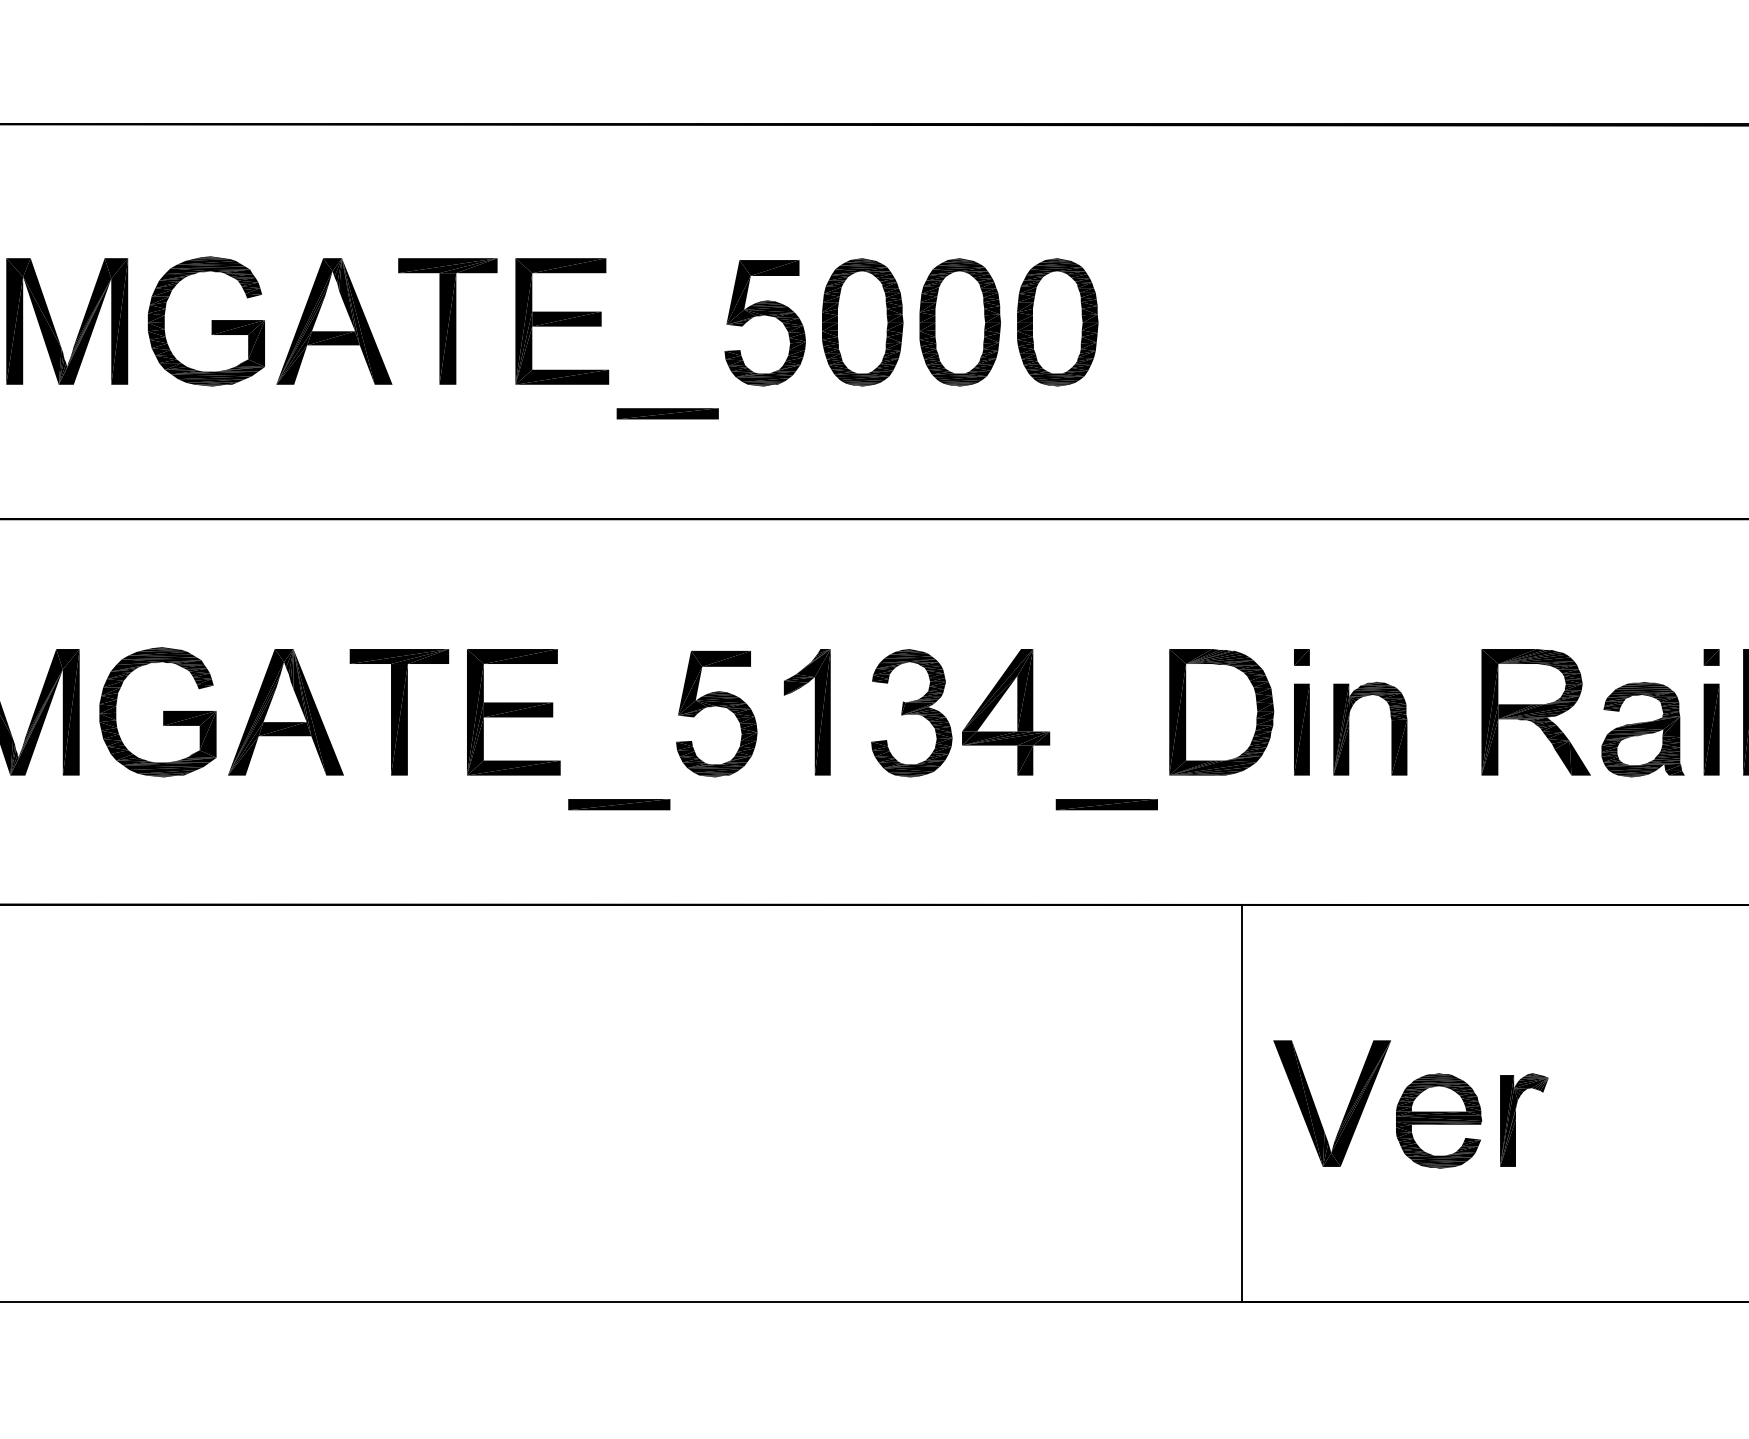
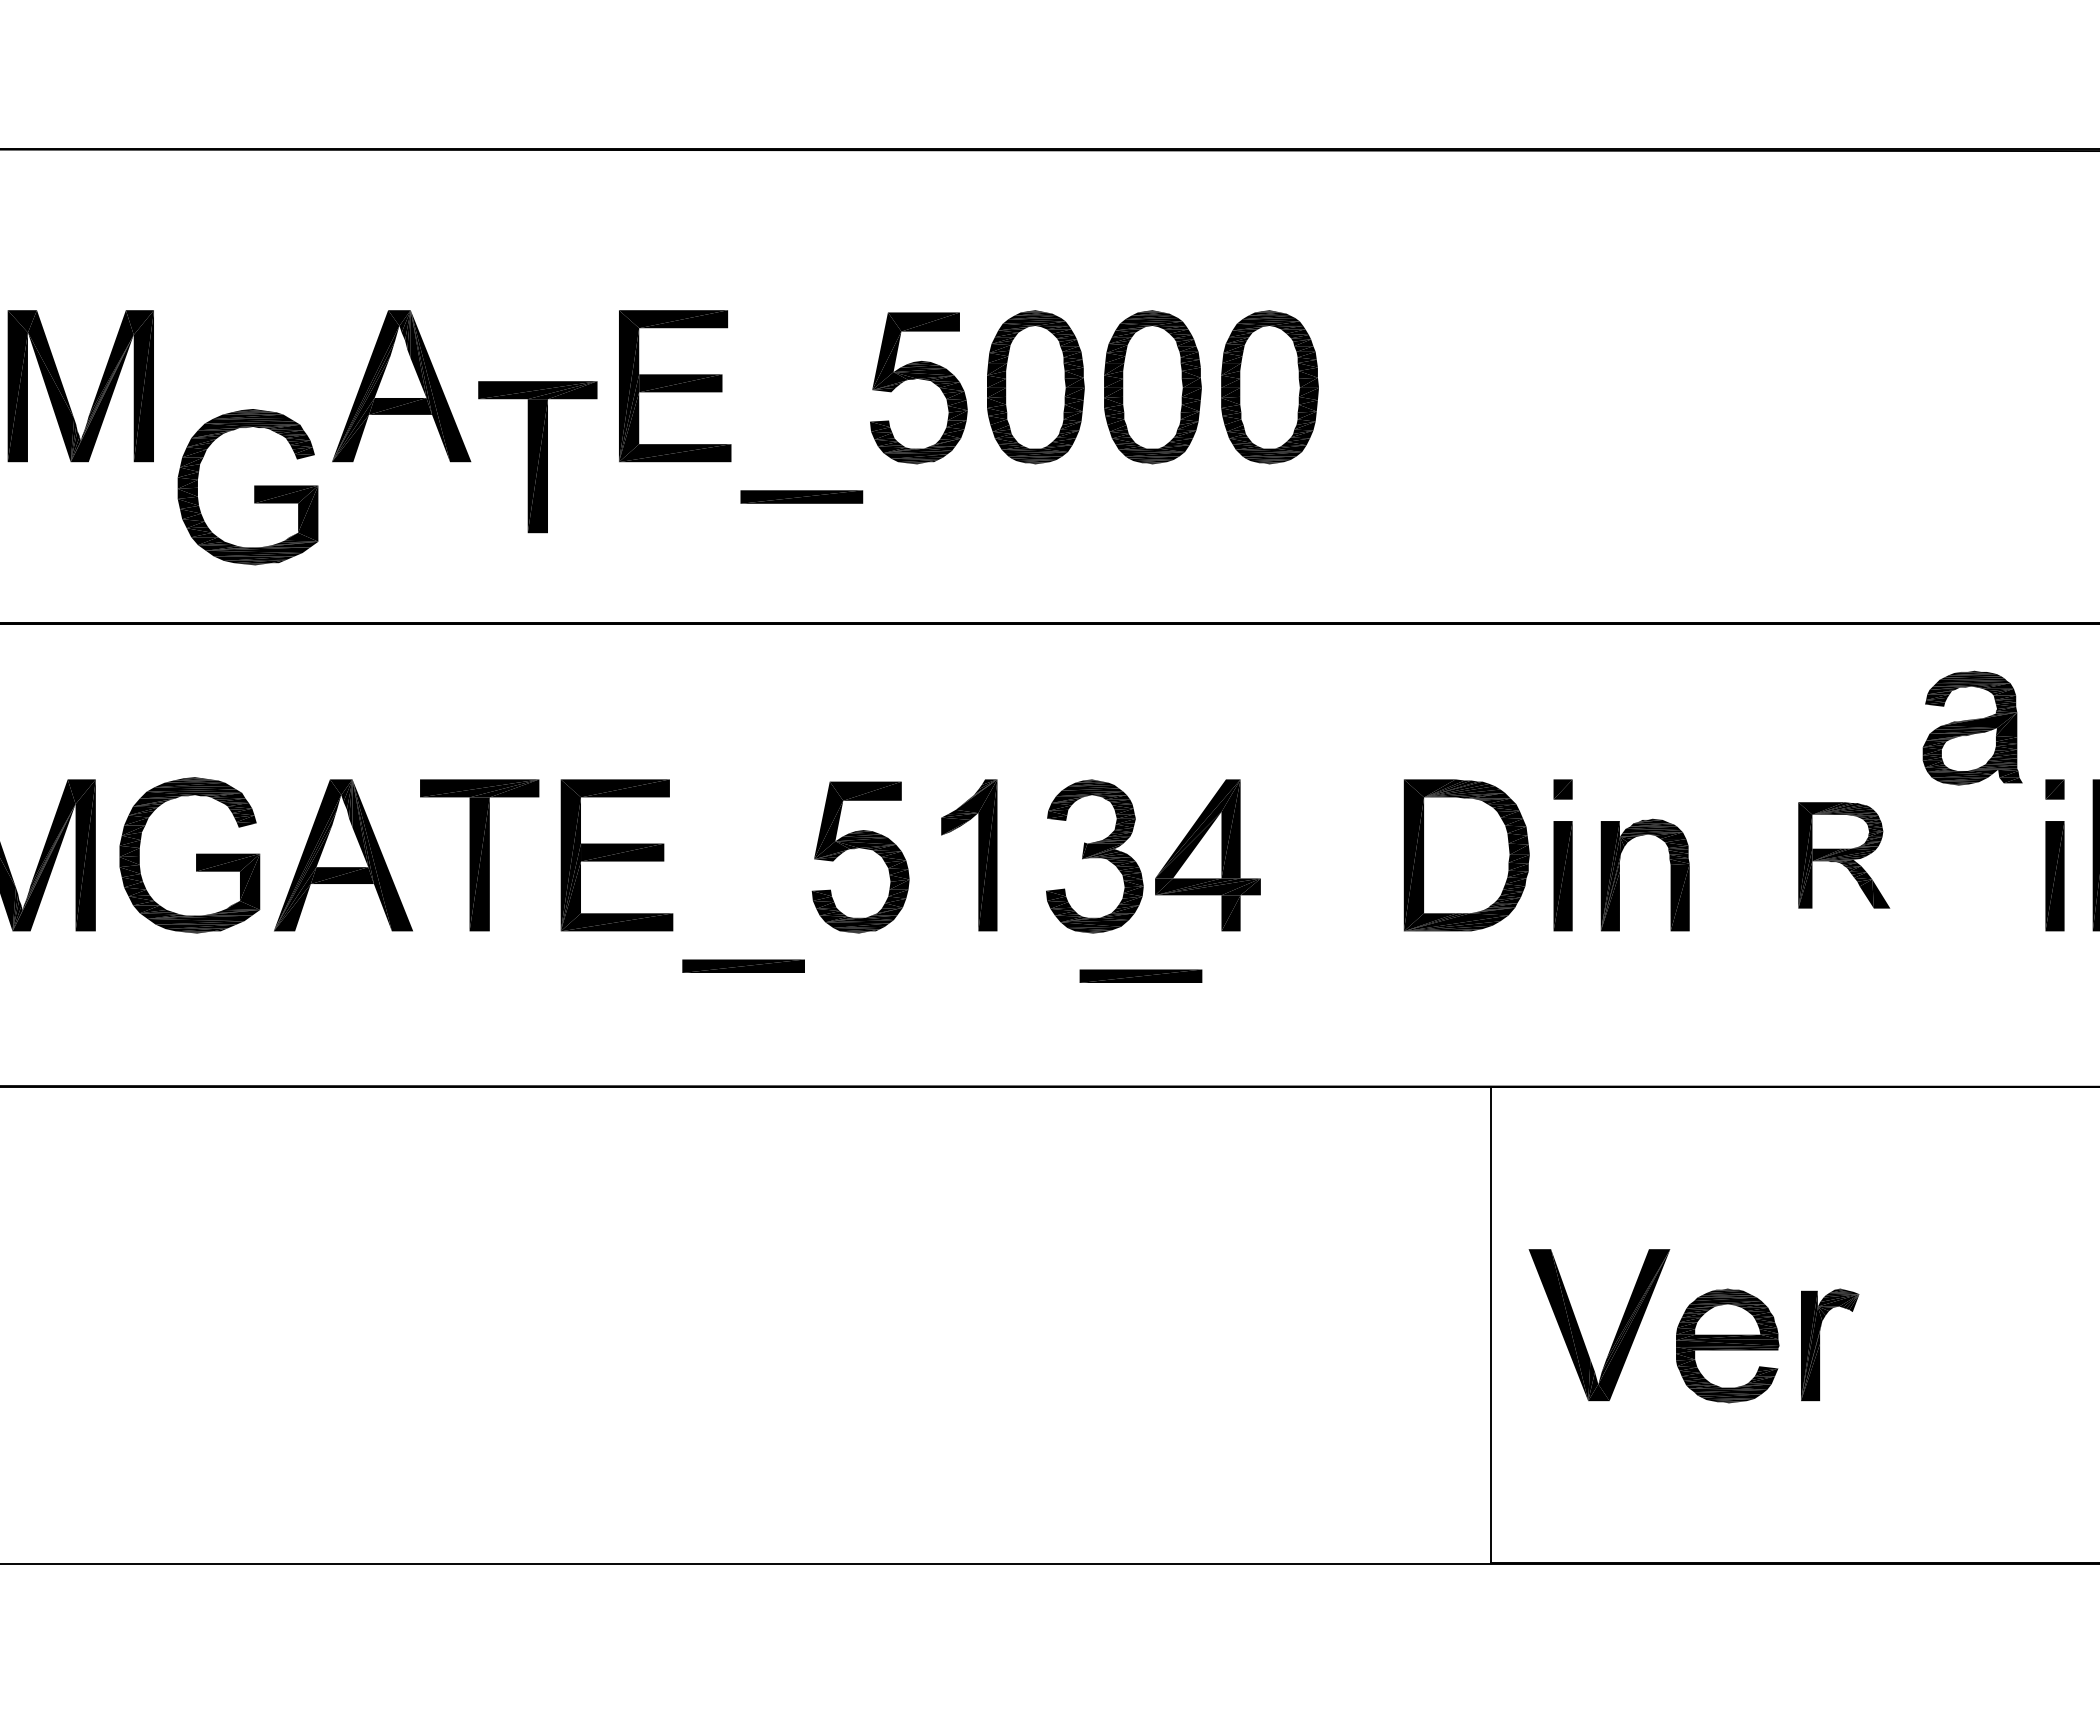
part: (211, 321) -> (254, 487), moved
part: (447, 321) -> (537, 457), moved
part: (1535, 712) -> (1843, 855), size x0.7
part: (1642, 729) -> (1972, 727), moved
part: (1106, 804) -> (1140, 975), moved

